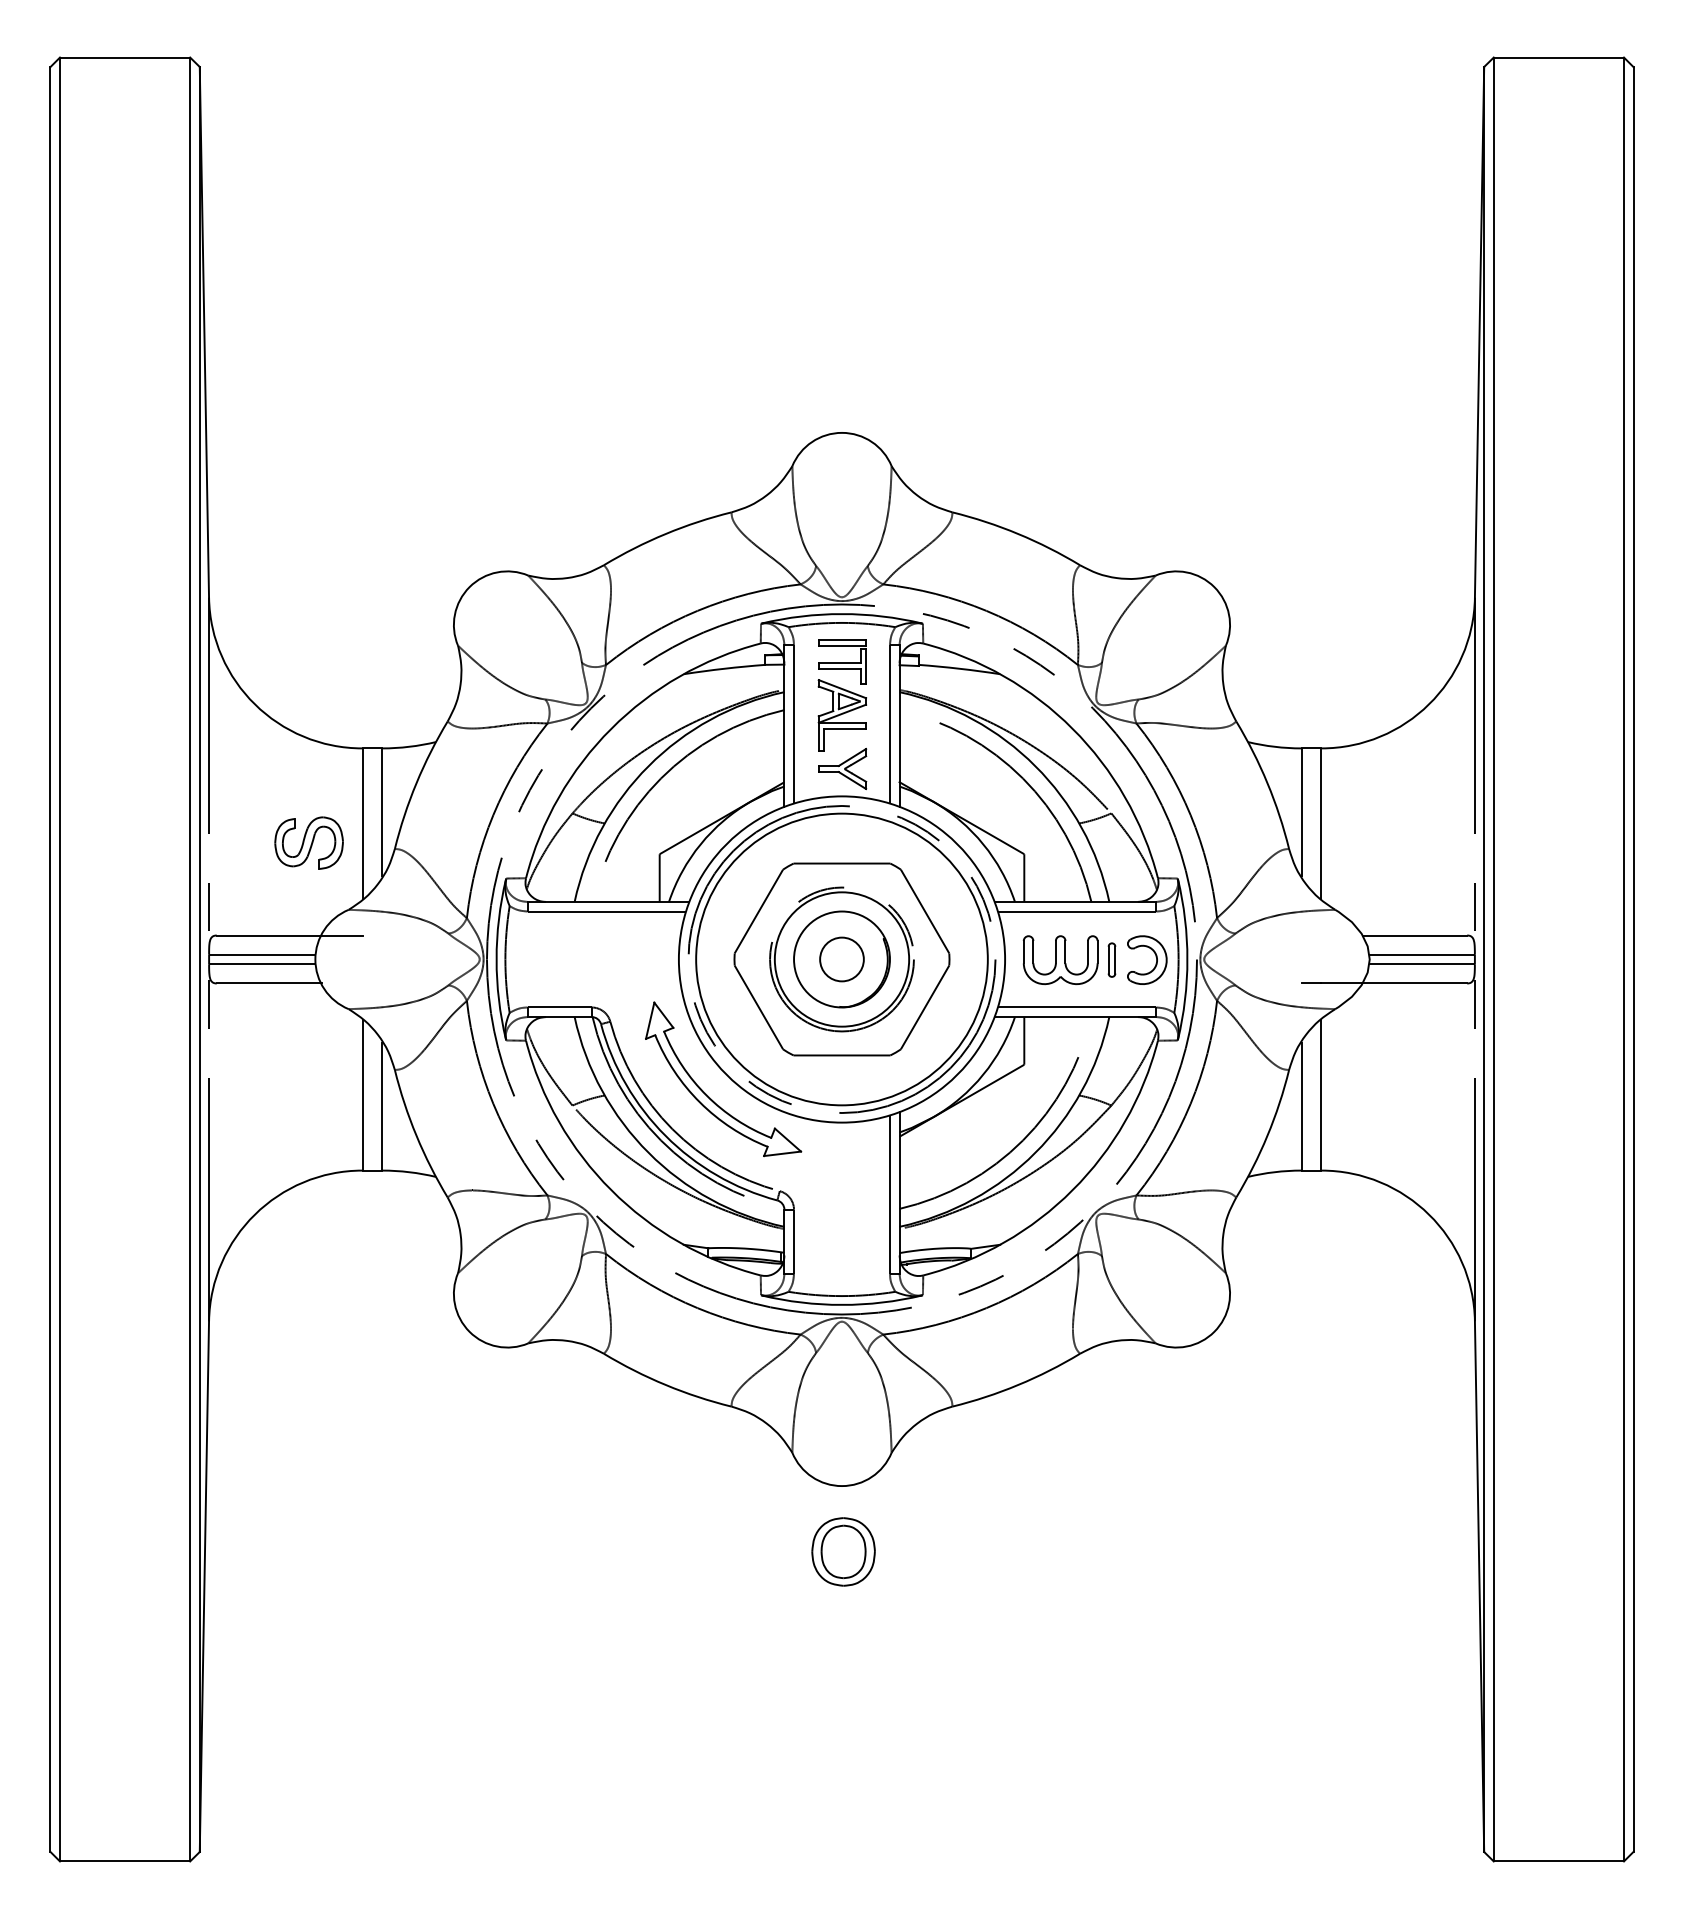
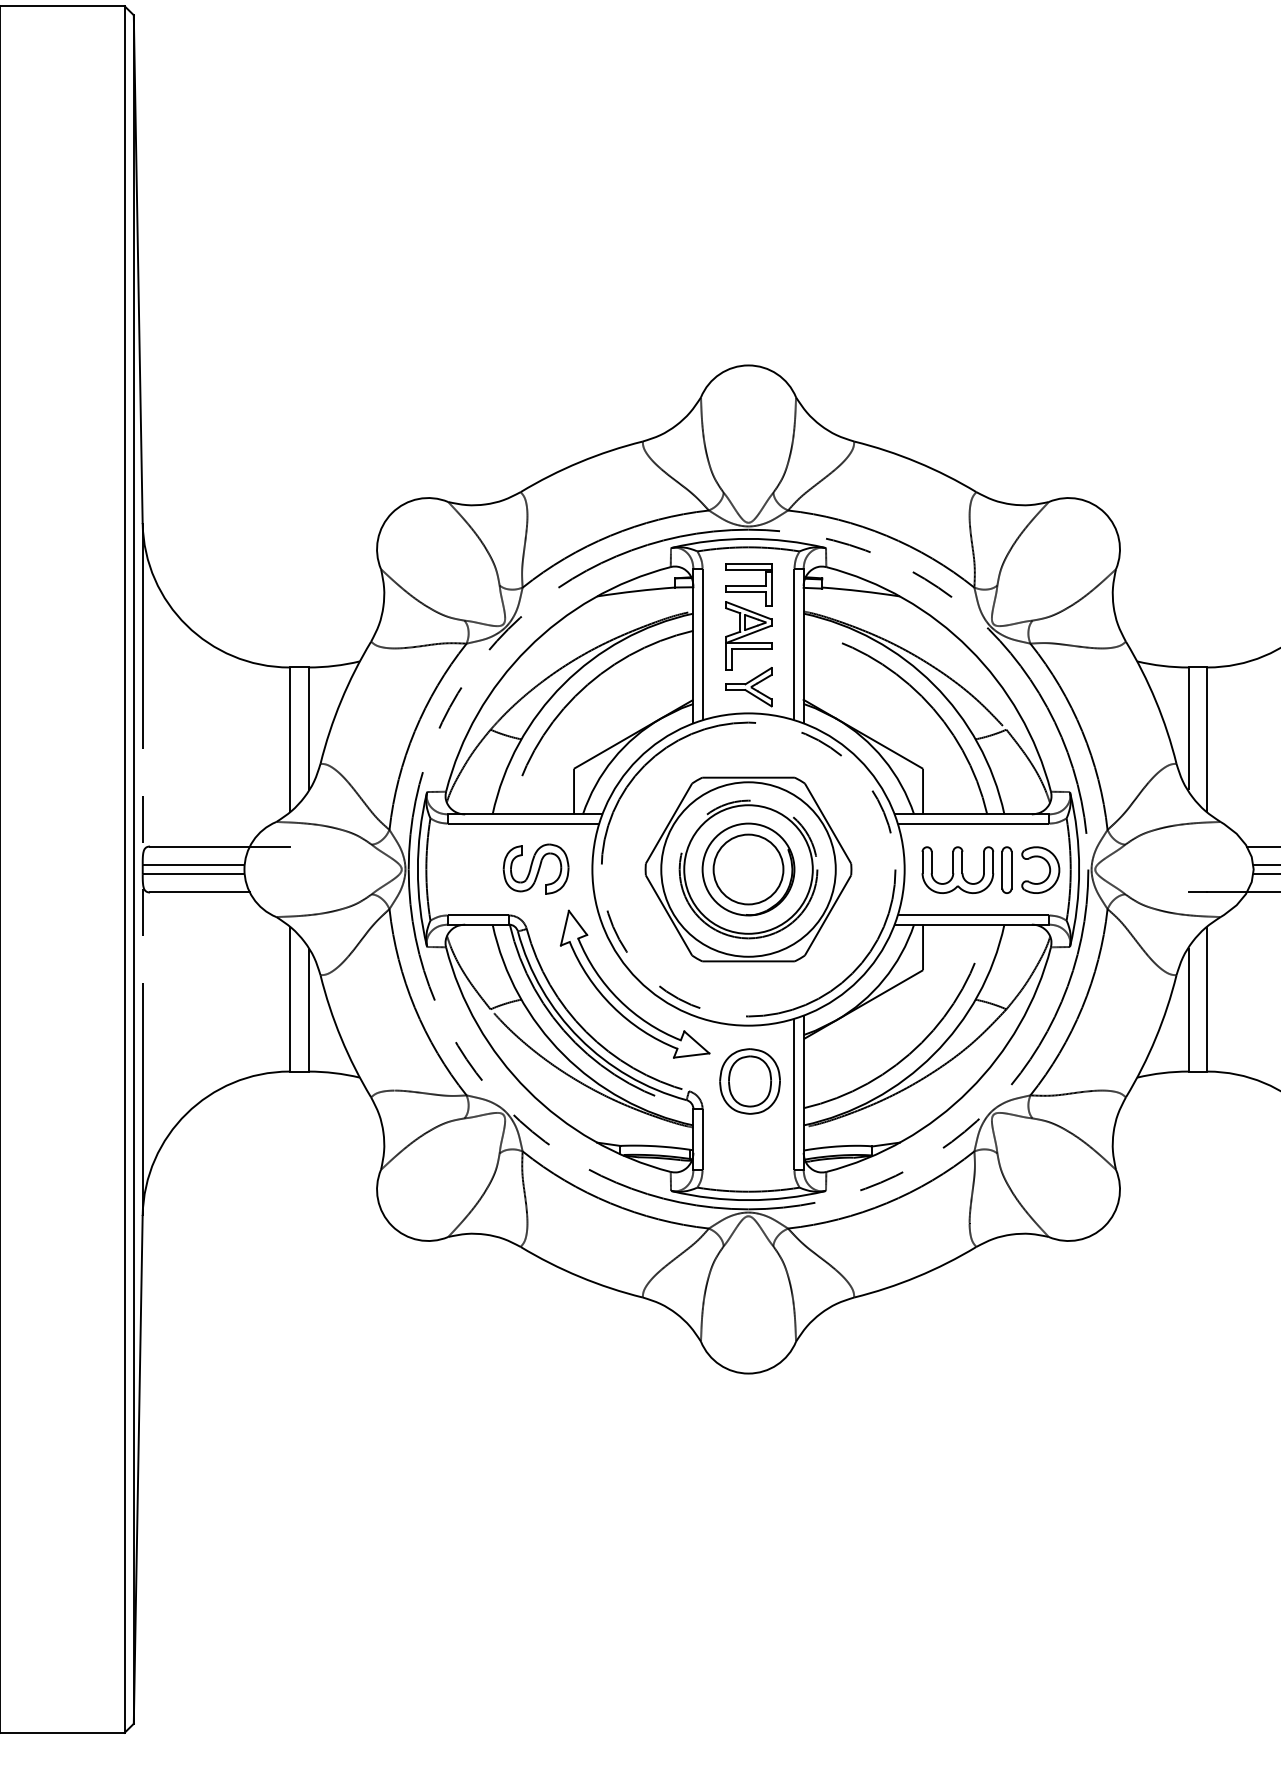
part: (308, 842) -> (535, 868), moved
circle: (841, 959) -> (748, 869), size x0.62
circle: (841, 959) -> (748, 869), size x1.67
part: (1111, 959) -> (1006, 869), size x1.43
part: (843, 1551) -> (749, 1081), moved

